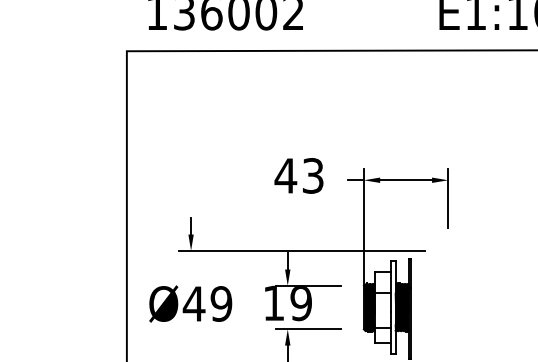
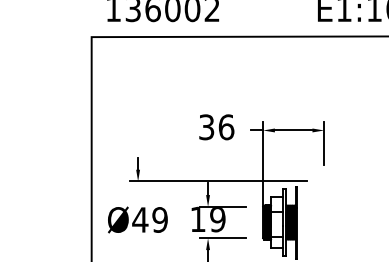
text: (299, 176) -> (216, 127), 43 -> 36

